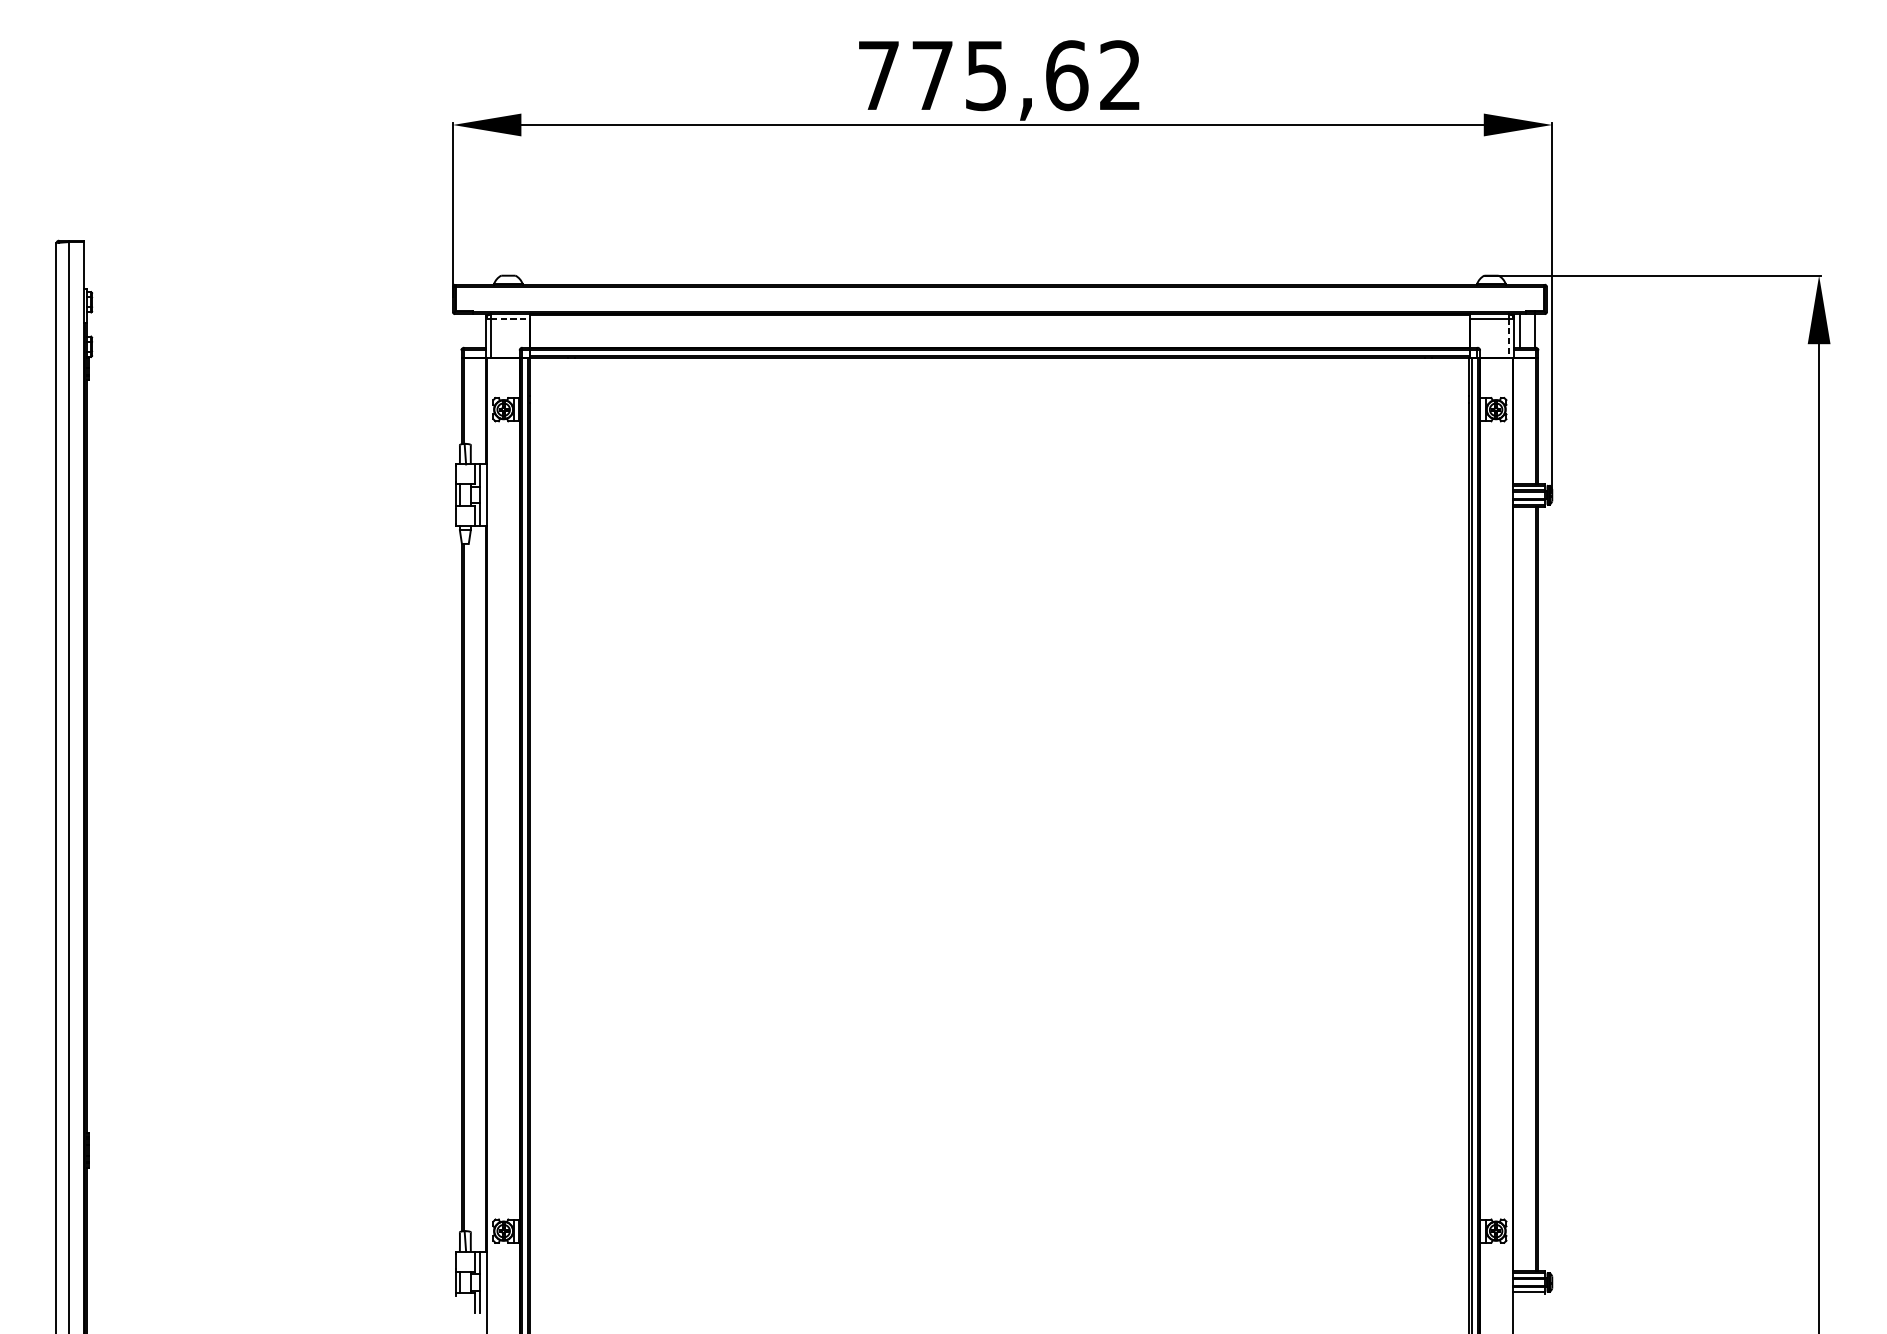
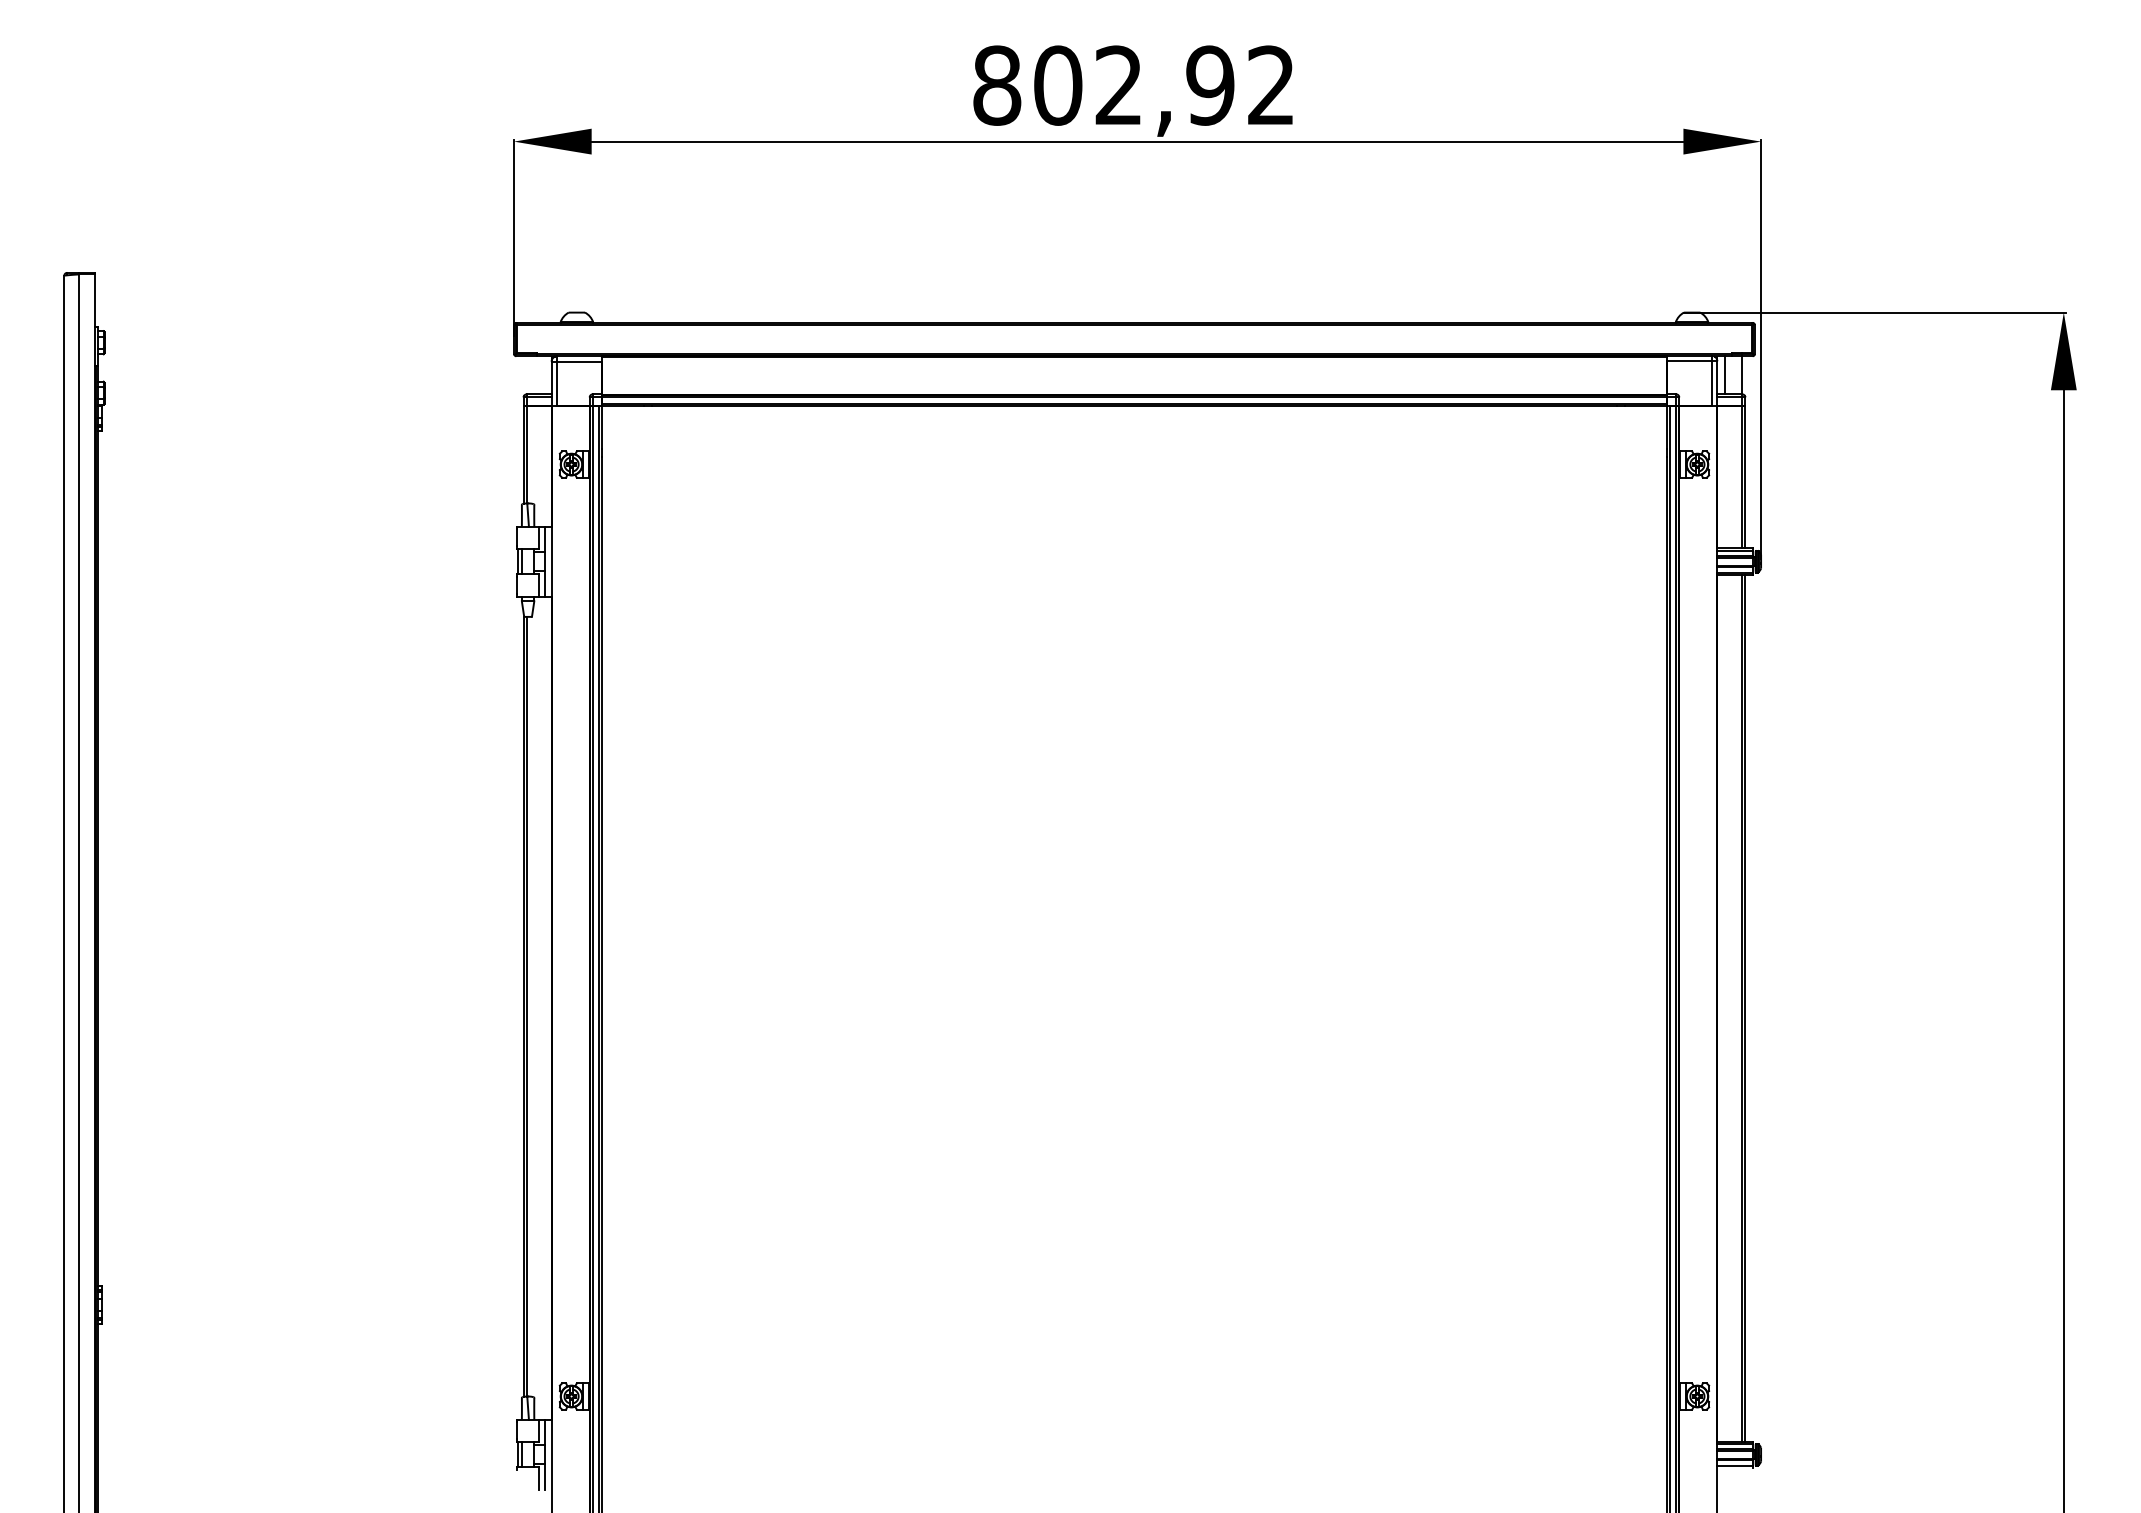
text: (973, 75) -> (1104, 85), 775,62 -> 802,92
line: (510, 318) -> (579, 361), dashed -> solid
line: (1508, 338) -> (1711, 383), dashed -> solid

